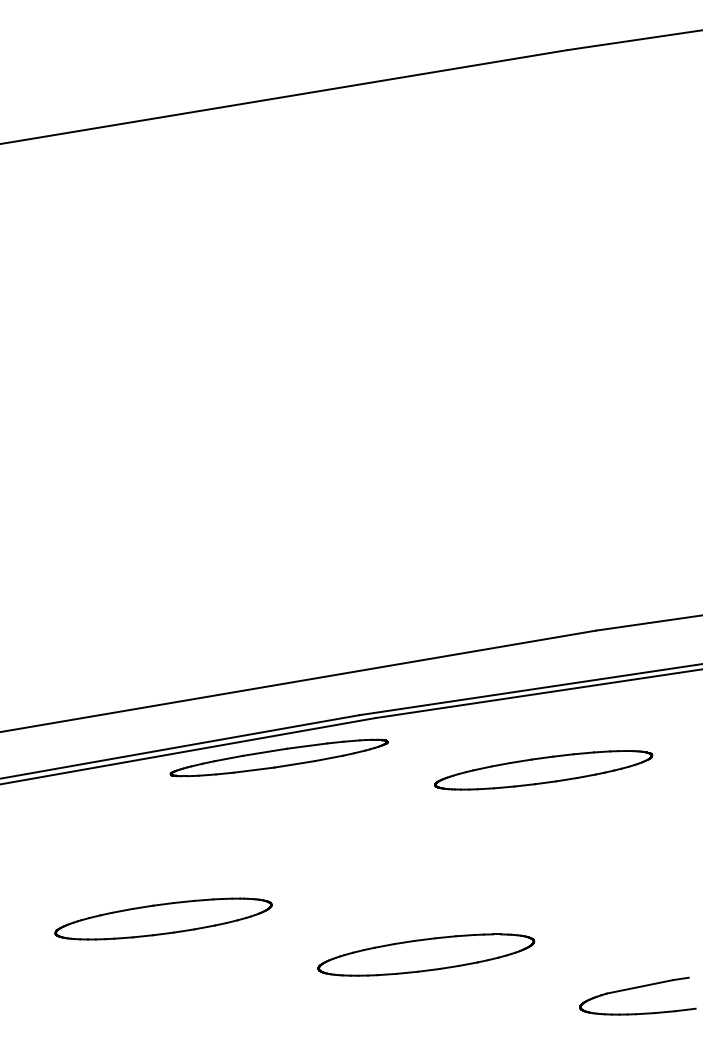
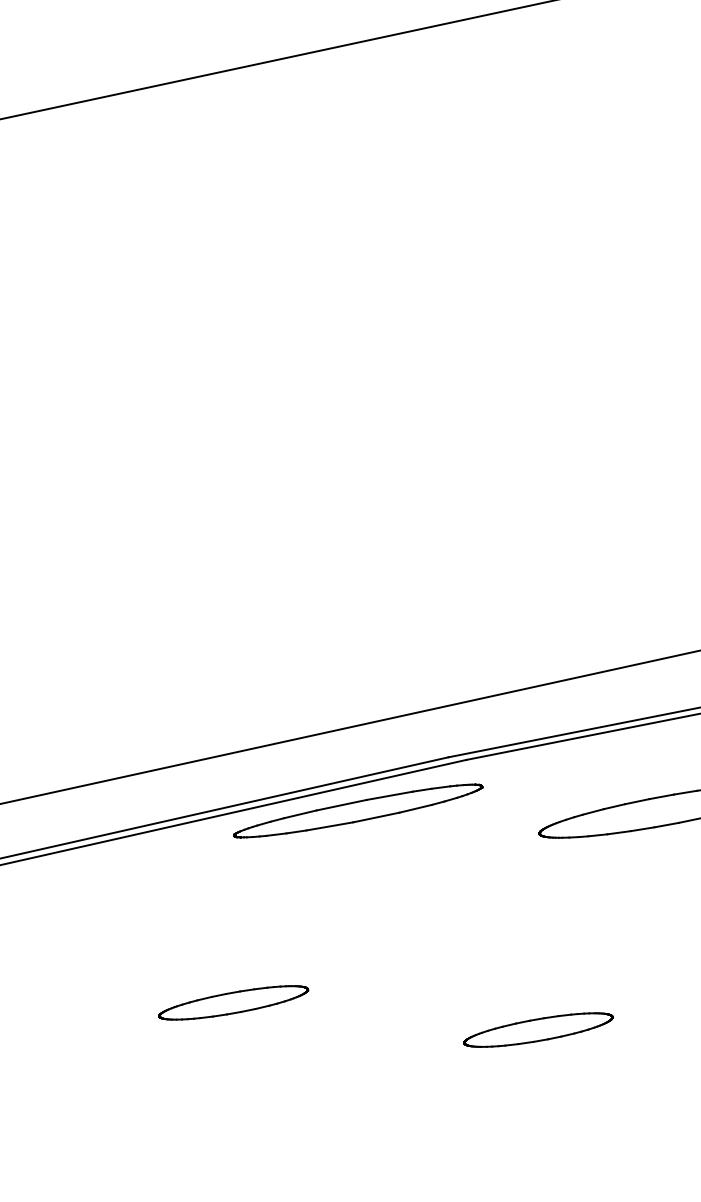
part: (163, 918) -> (233, 1002), size x0.6
part: (426, 954) -> (538, 1029), size x0.6

